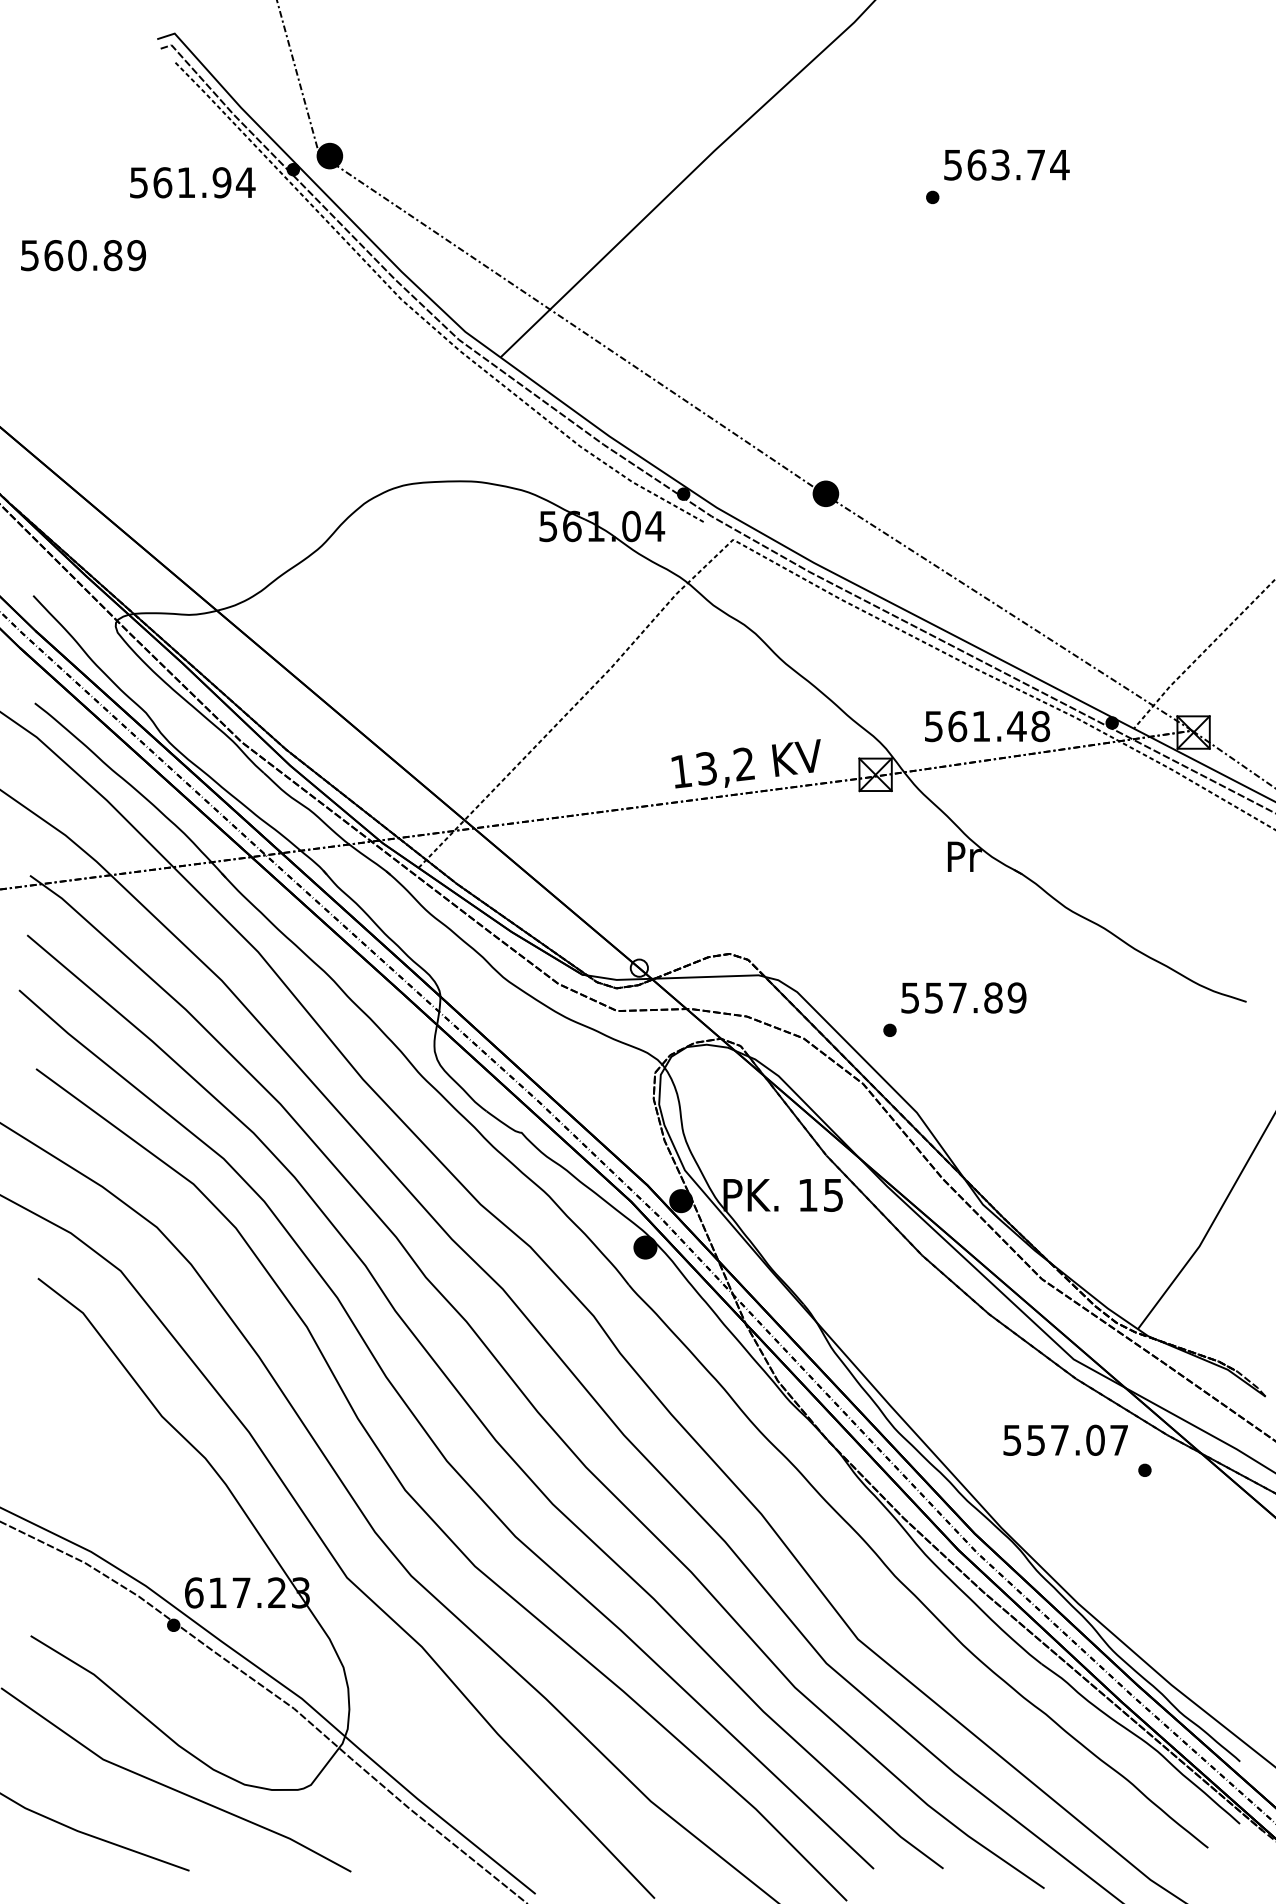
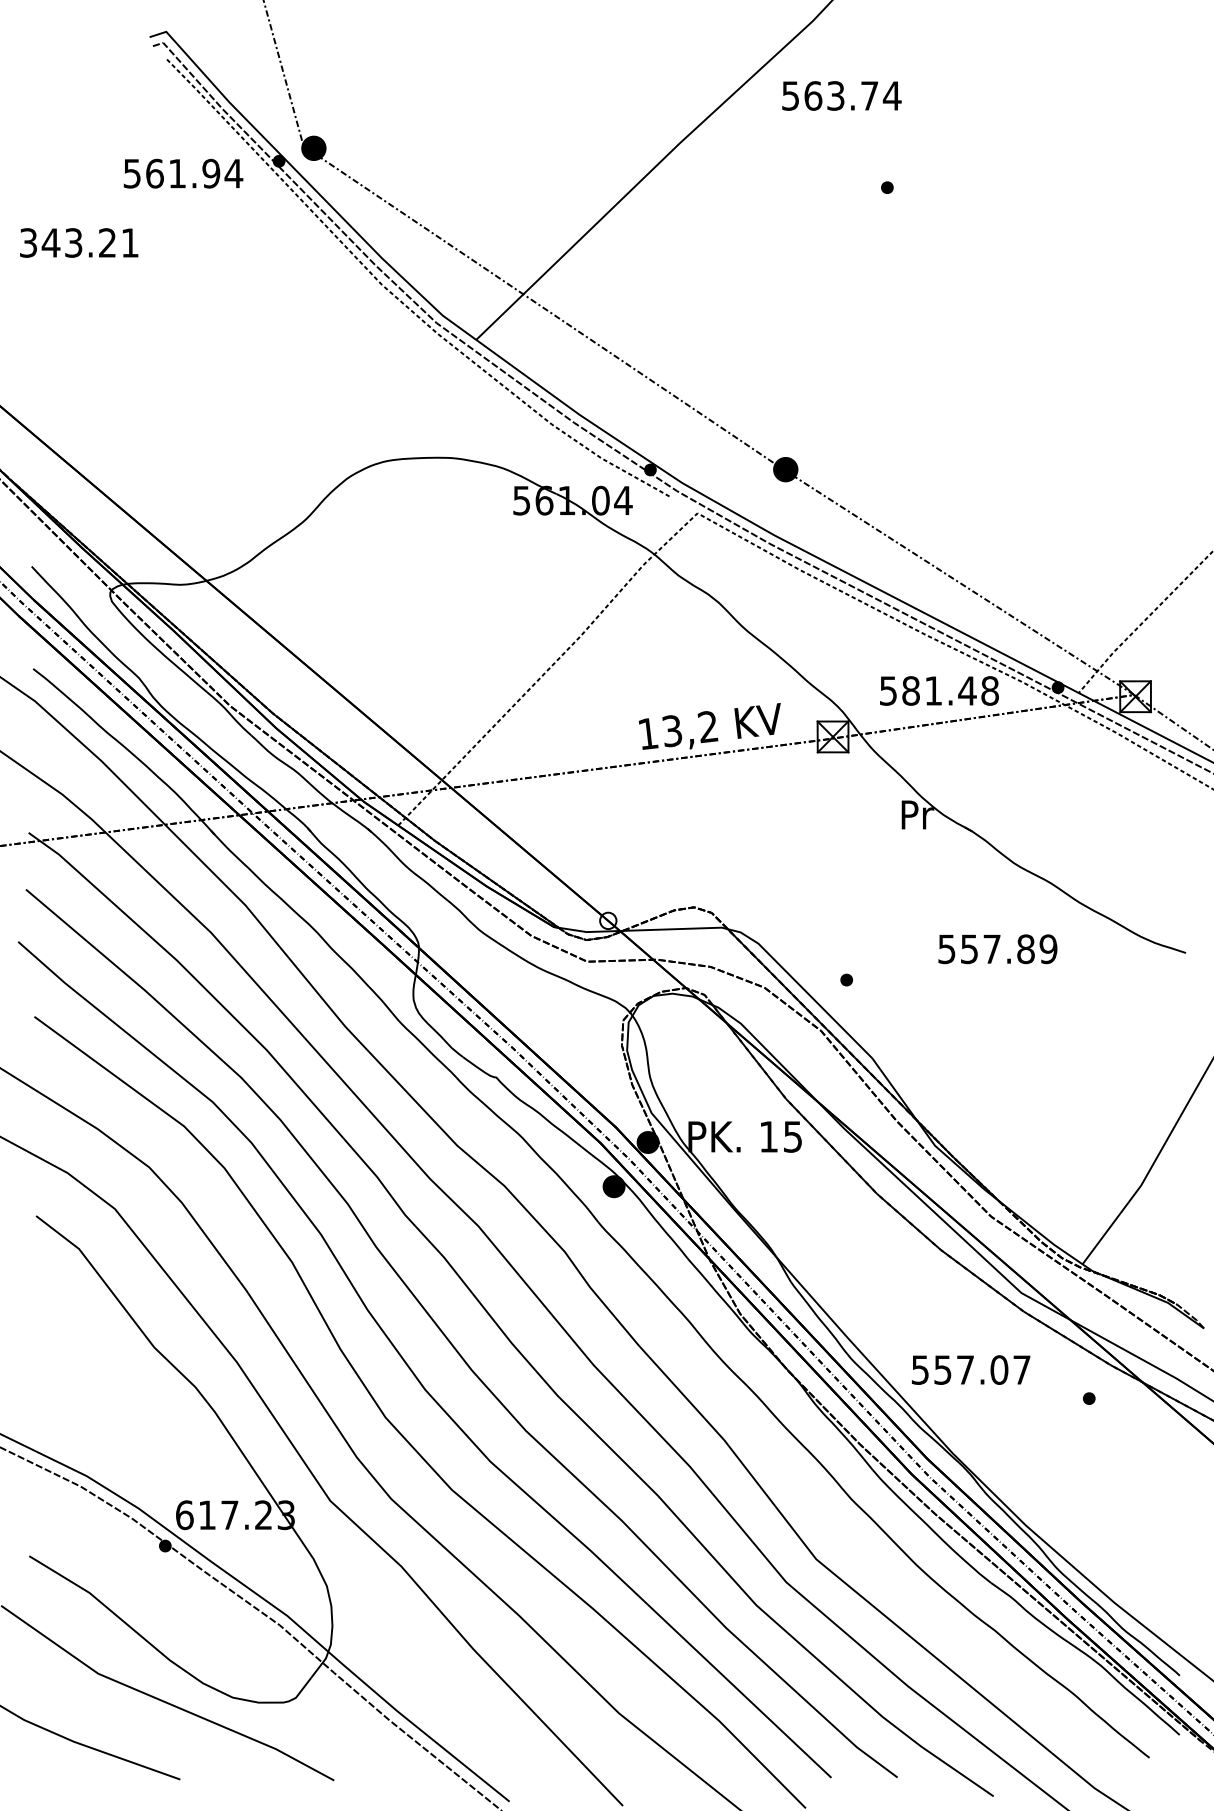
text: (1006, 164) -> (841, 95), moved
text: (83, 255) -> (79, 242), 560.89 -> 343.21
text: (957, 725) -> (910, 690), 561.48 -> 581.48
text: (963, 997) -> (997, 948), moved
text: (1065, 1439) -> (970, 1369), moved

